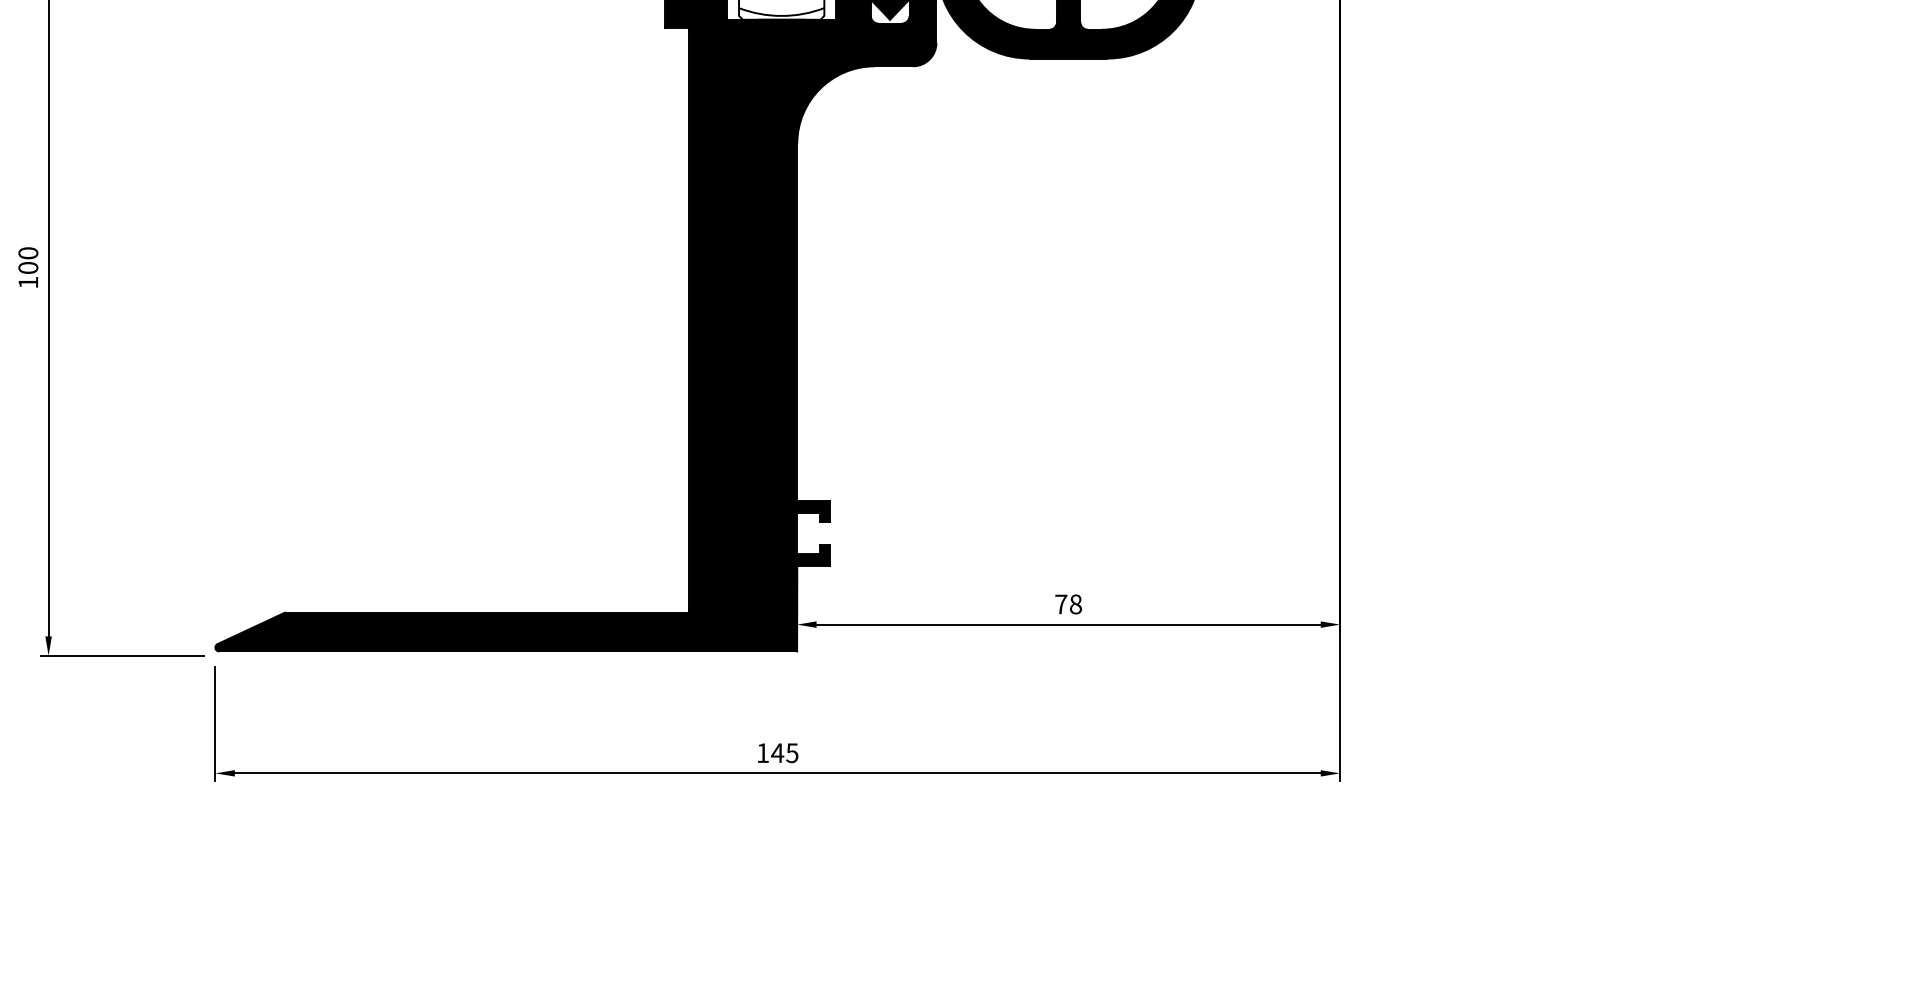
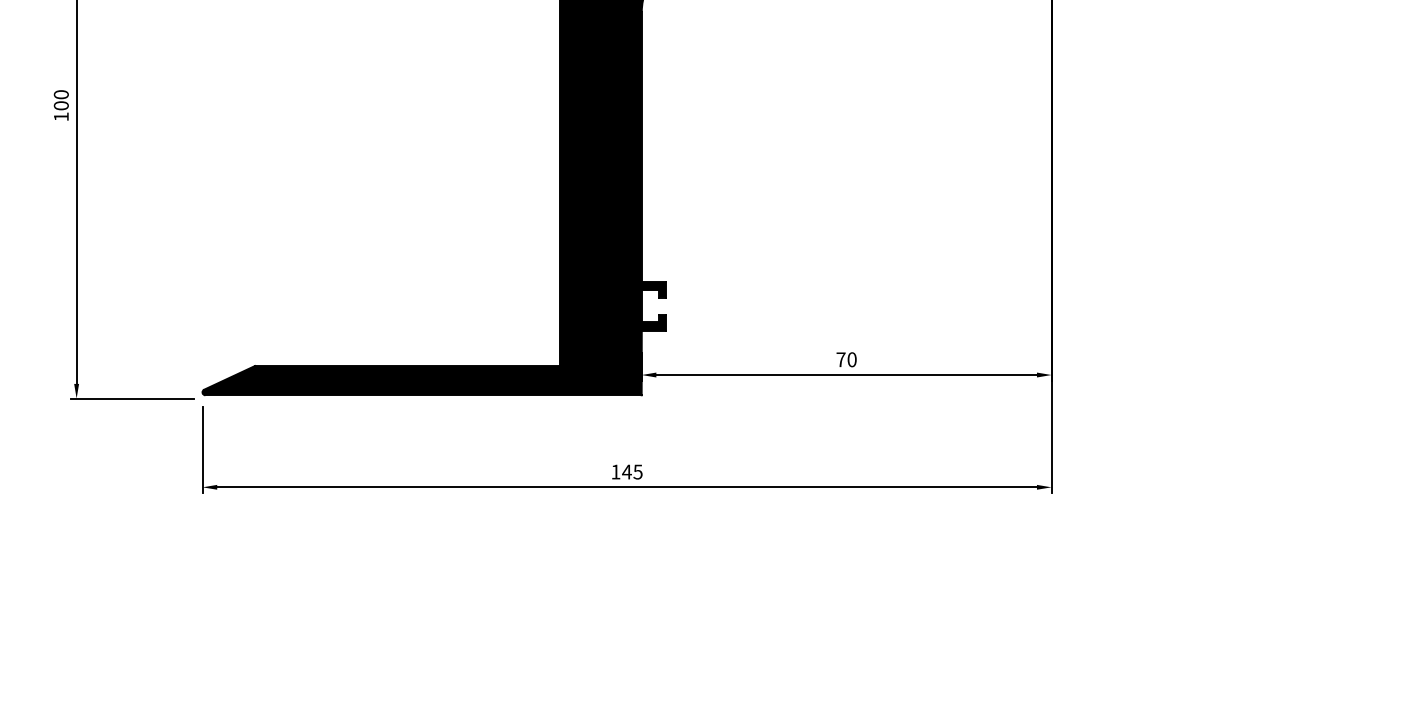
text: (1076, 604) -> (852, 359), 78 -> 70

